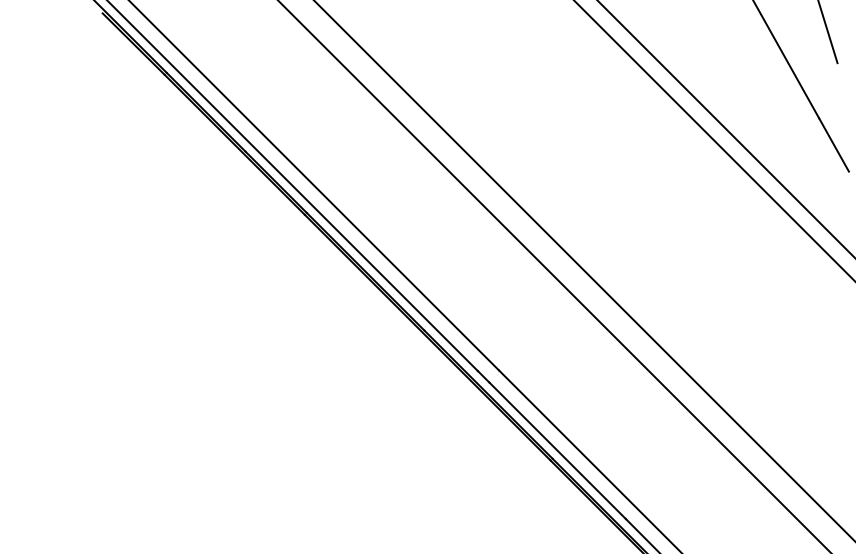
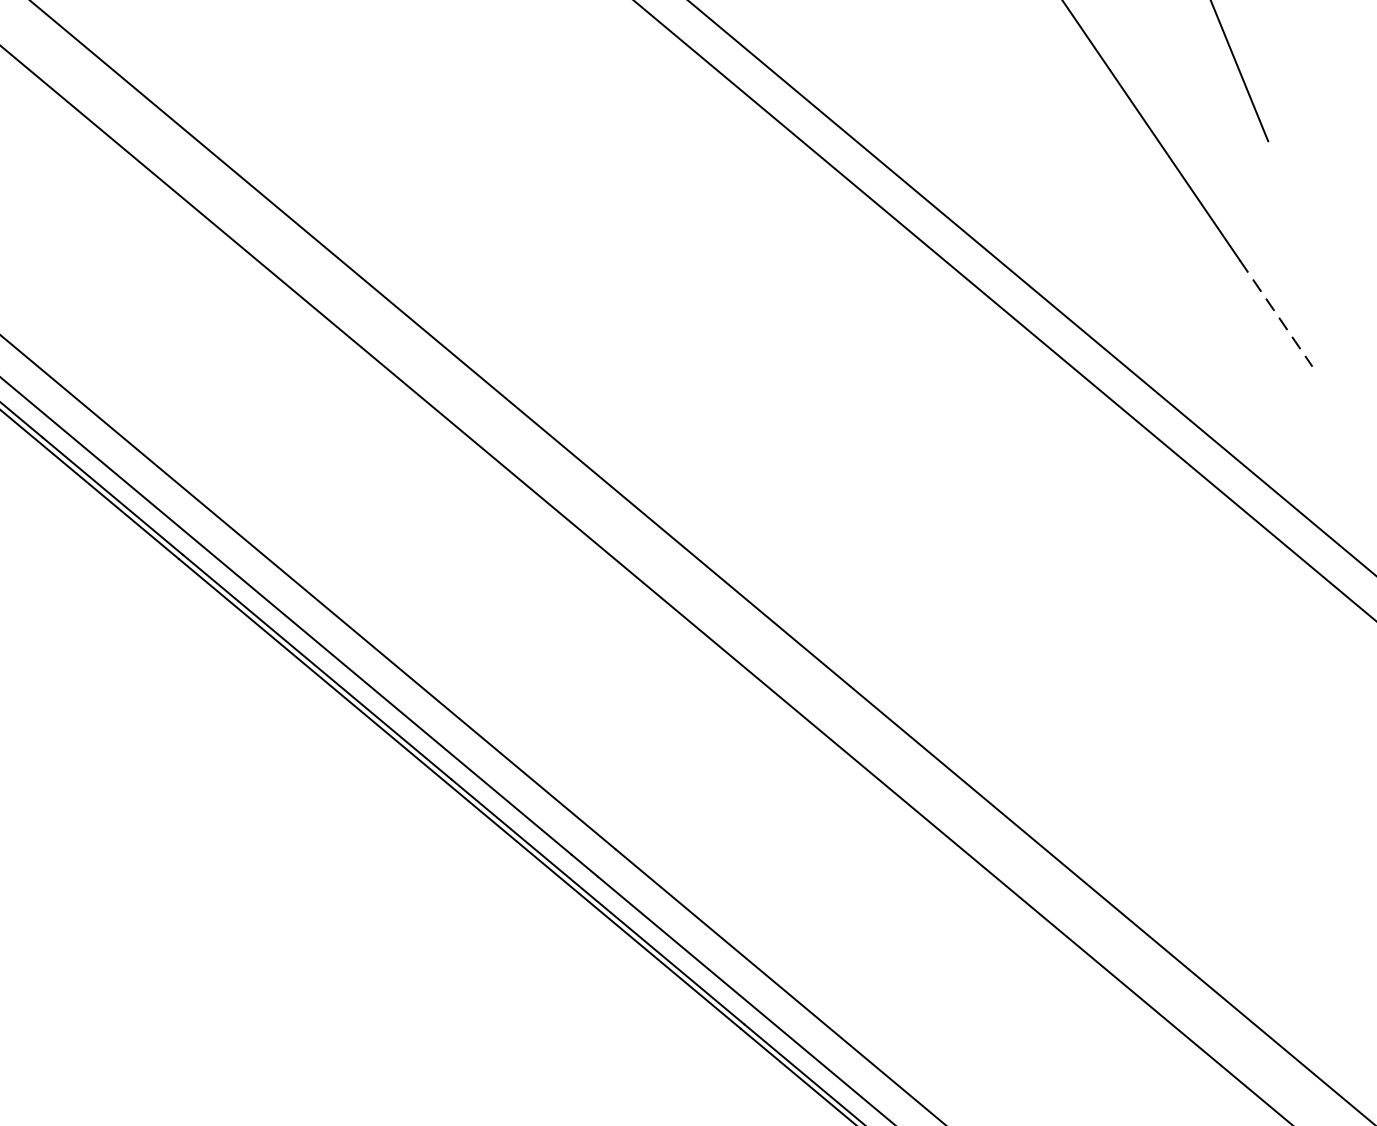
line: (834, 144) -> (1277, 312), solid -> dashed

